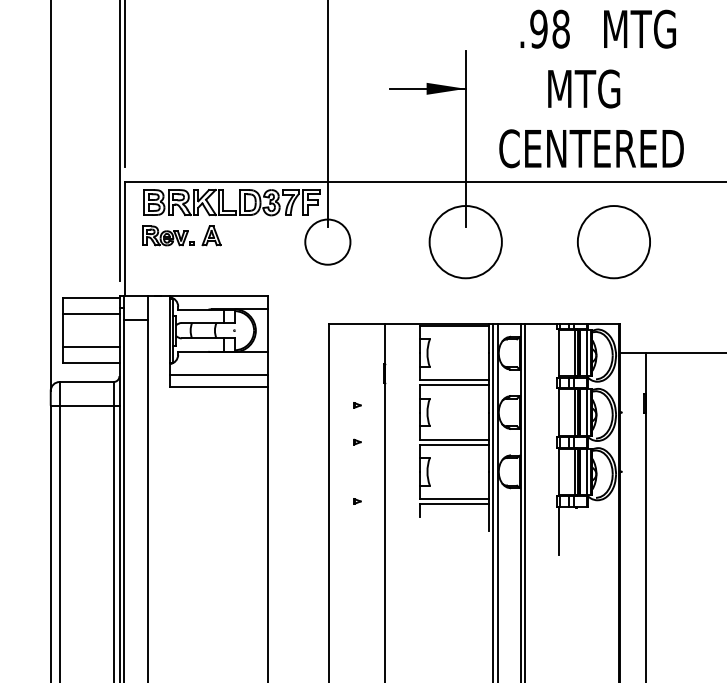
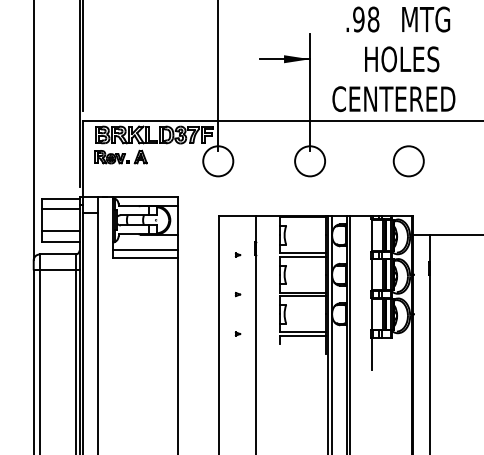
text: (606, 89) -> (403, 59), MTG -> HOLES
circle: (466, 242) -> (310, 161), size x0.62
circle: (613, 242) -> (408, 161), size x0.62
part: (356, 404) -> (237, 254), moved

